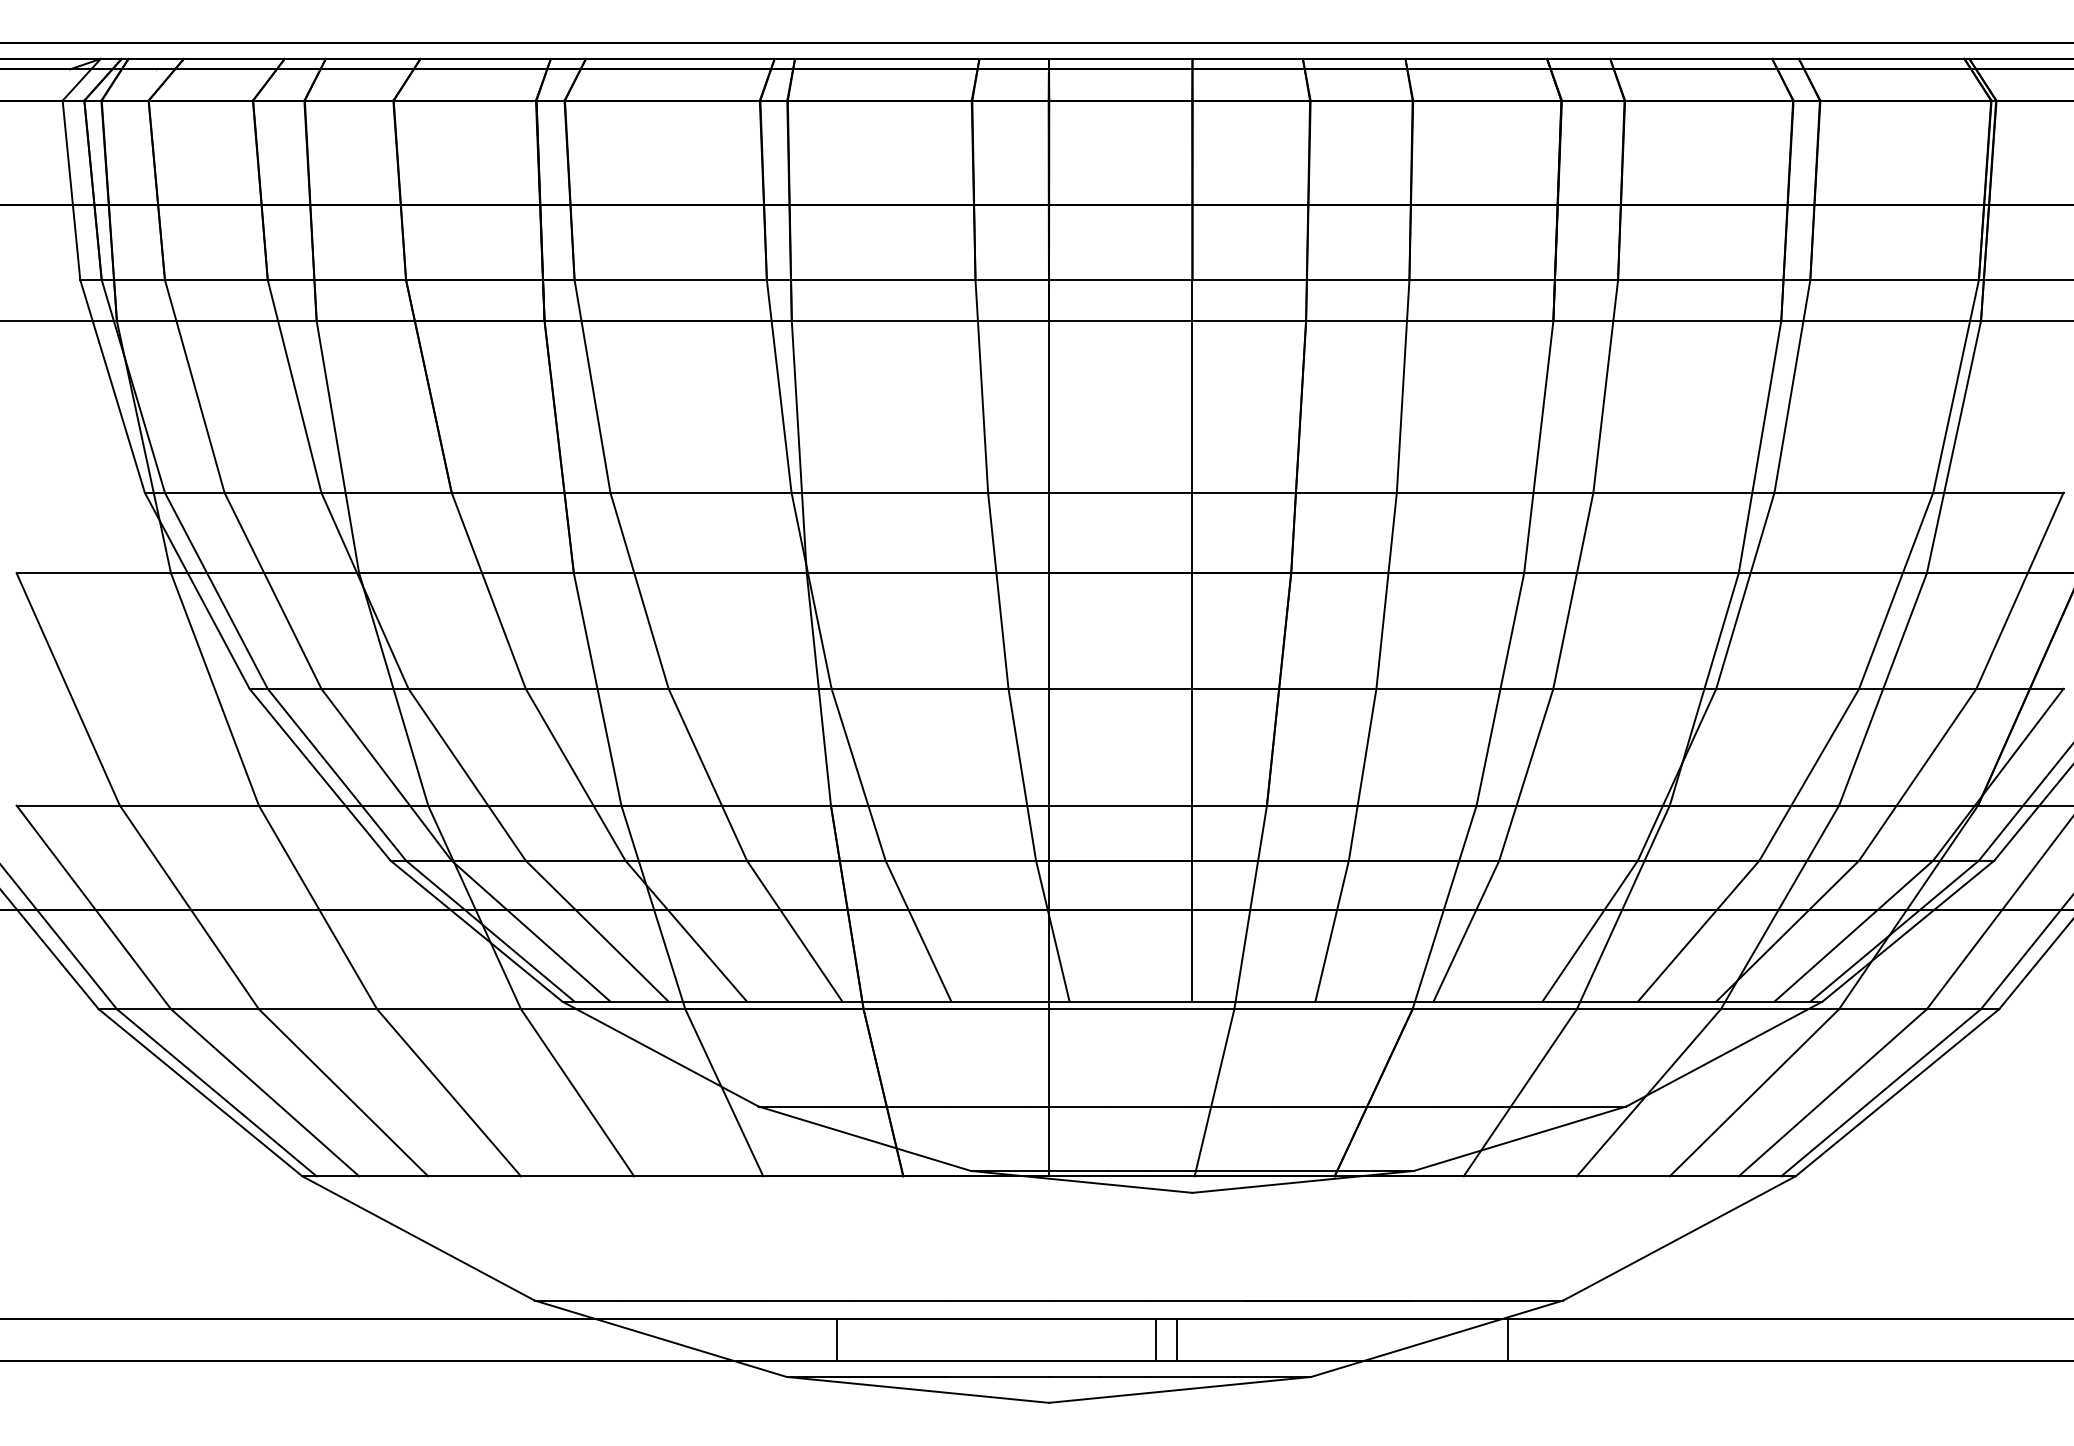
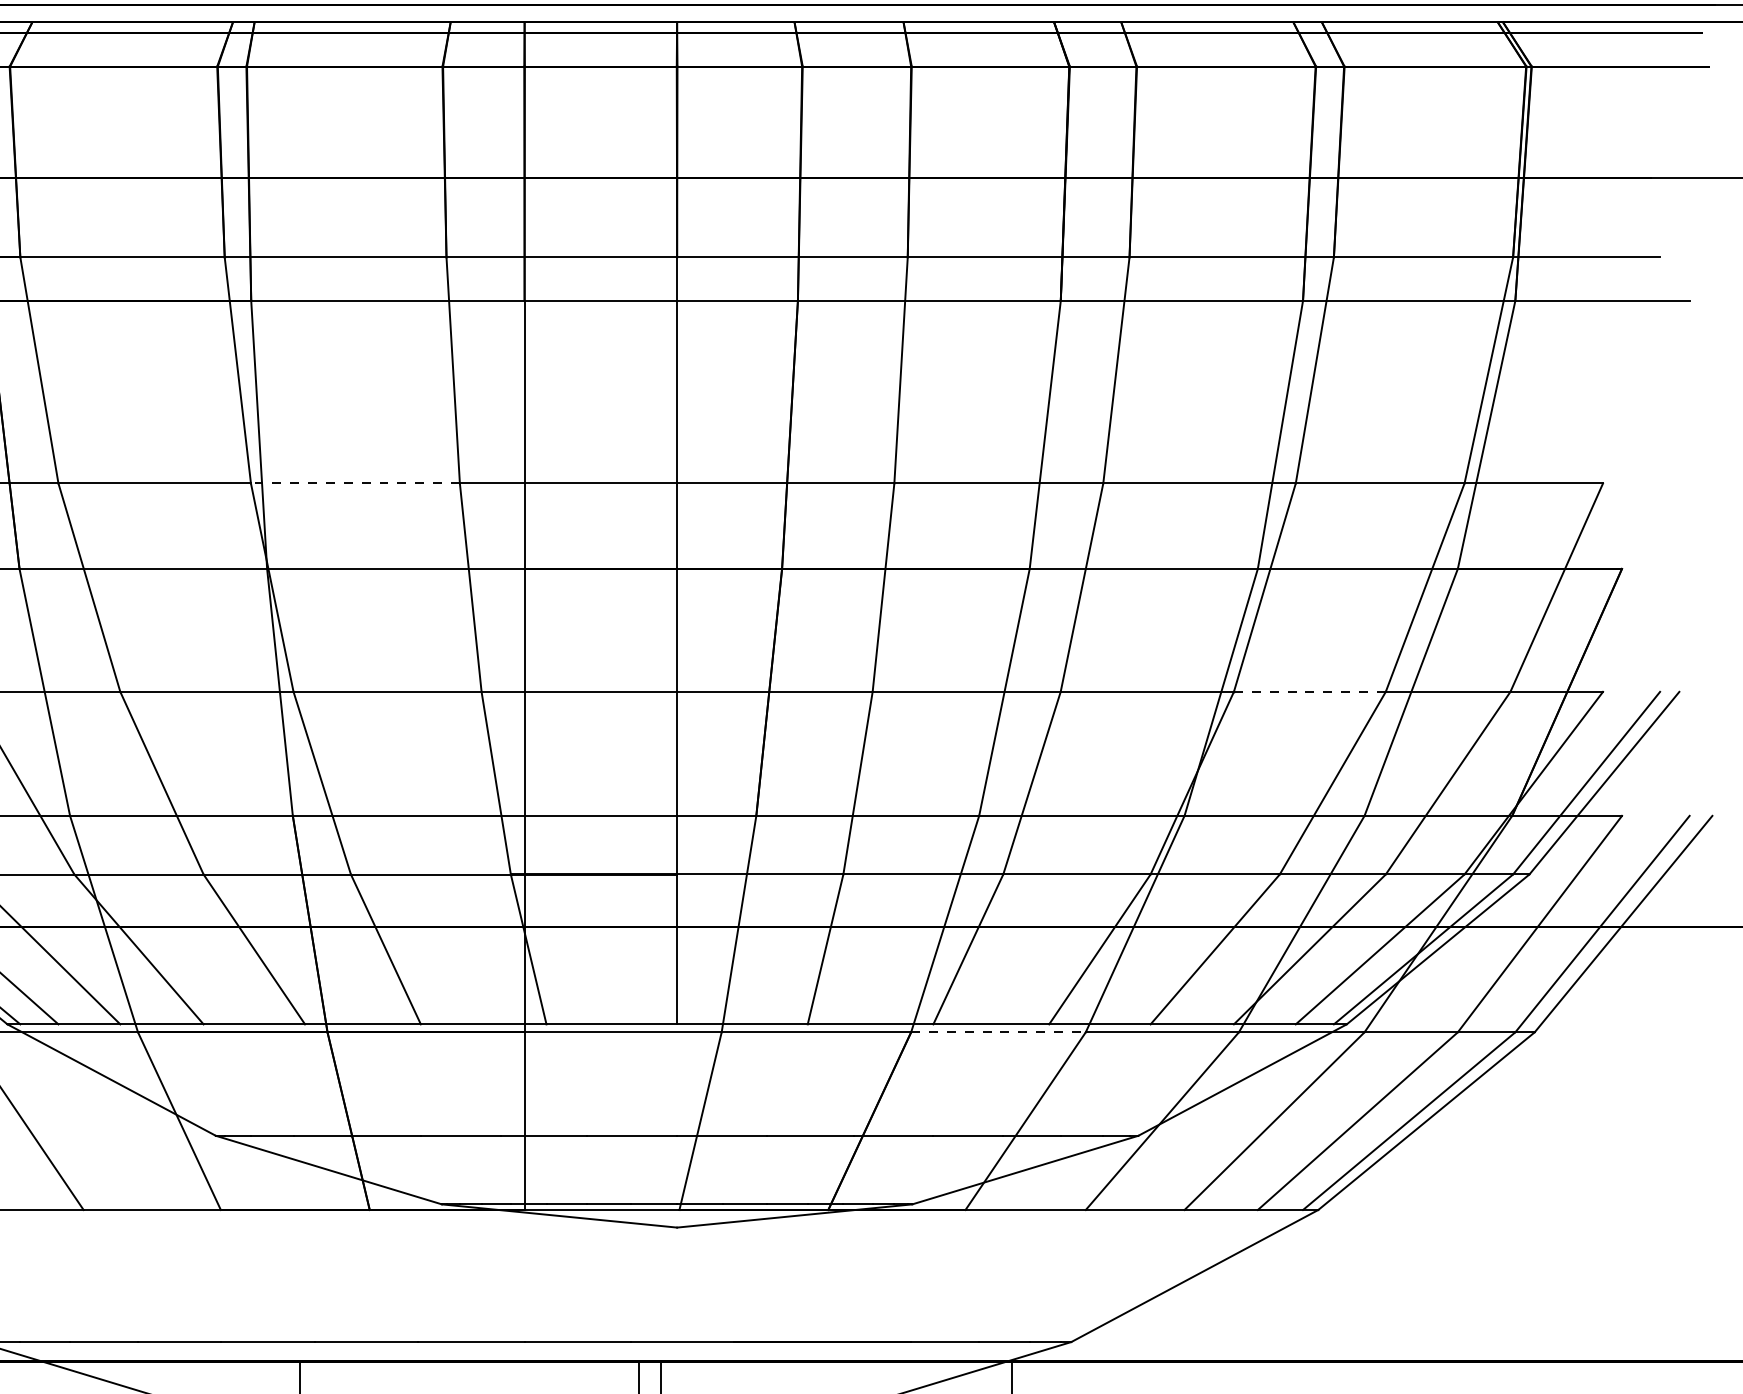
line: (889, 492) -> (355, 483), solid -> dashed
line: (1787, 688) -> (1309, 691), solid -> dashed
line: (1495, 1009) -> (999, 1032), solid -> dashed

